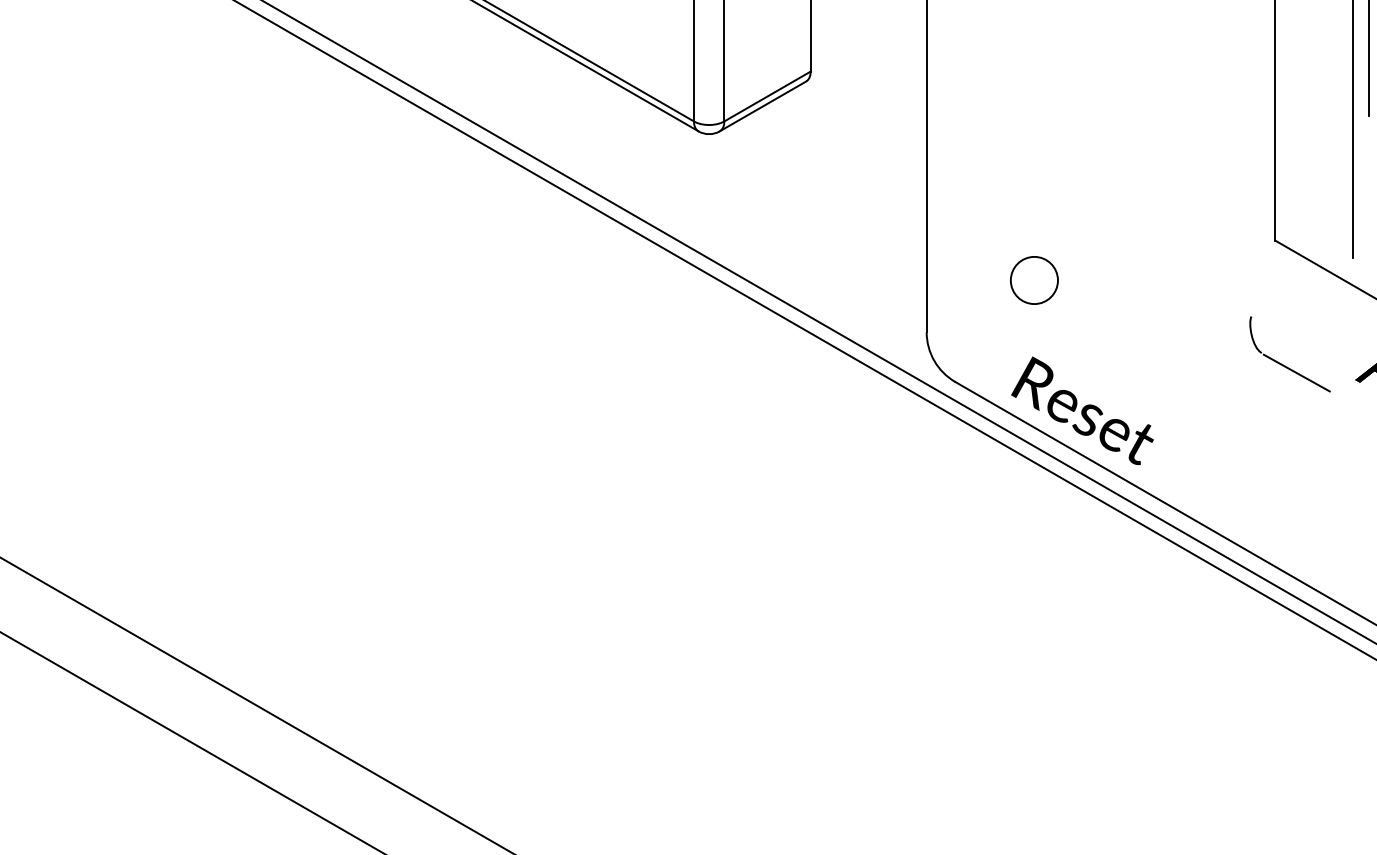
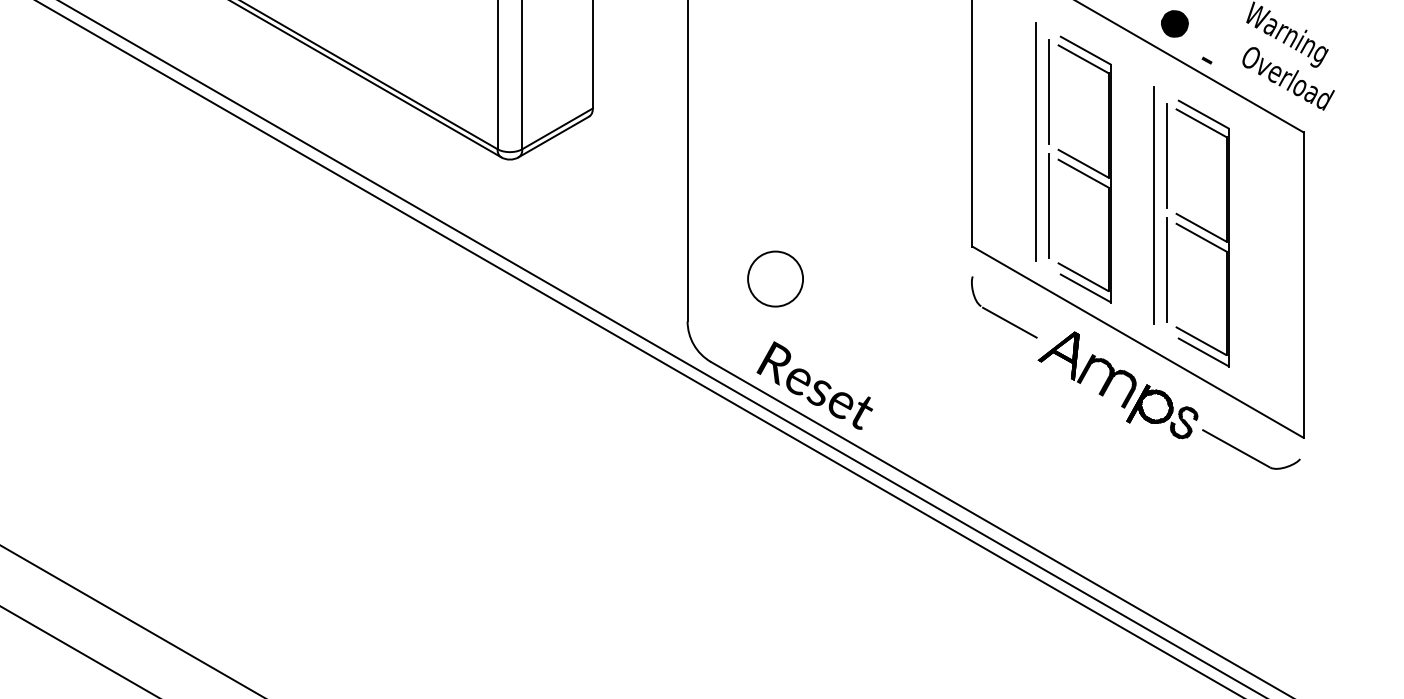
line: (1368, 190) -> (1048, 205), added
circle: (1034, 279) -> (775, 278), size x1.43
part: (1284, 364) -> (999, 315), moved

